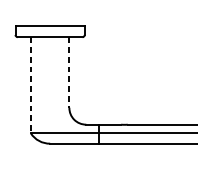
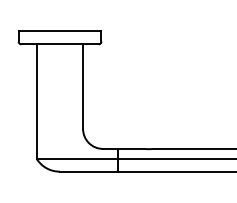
line: (69, 73) -> (83, 87), dashed -> solid
line: (31, 85) -> (37, 102), dashed -> solid

